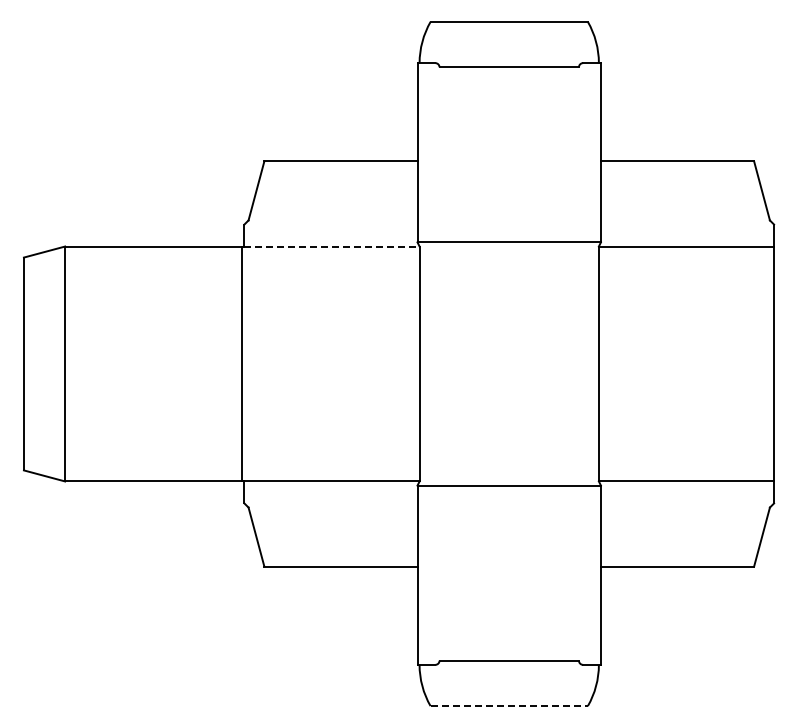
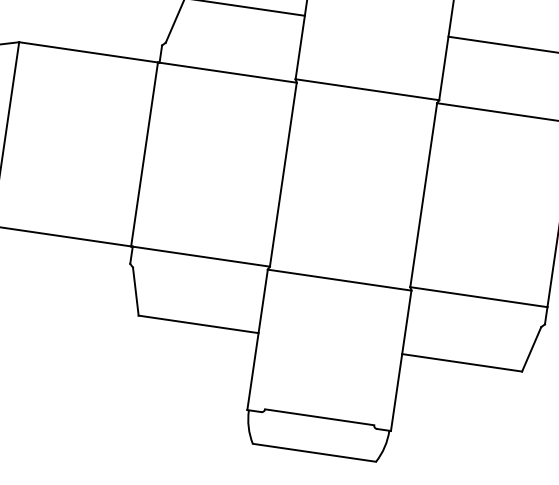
line: (332, 246) -> (228, 72), dashed -> solid
line: (509, 706) -> (314, 453), dashed -> solid

